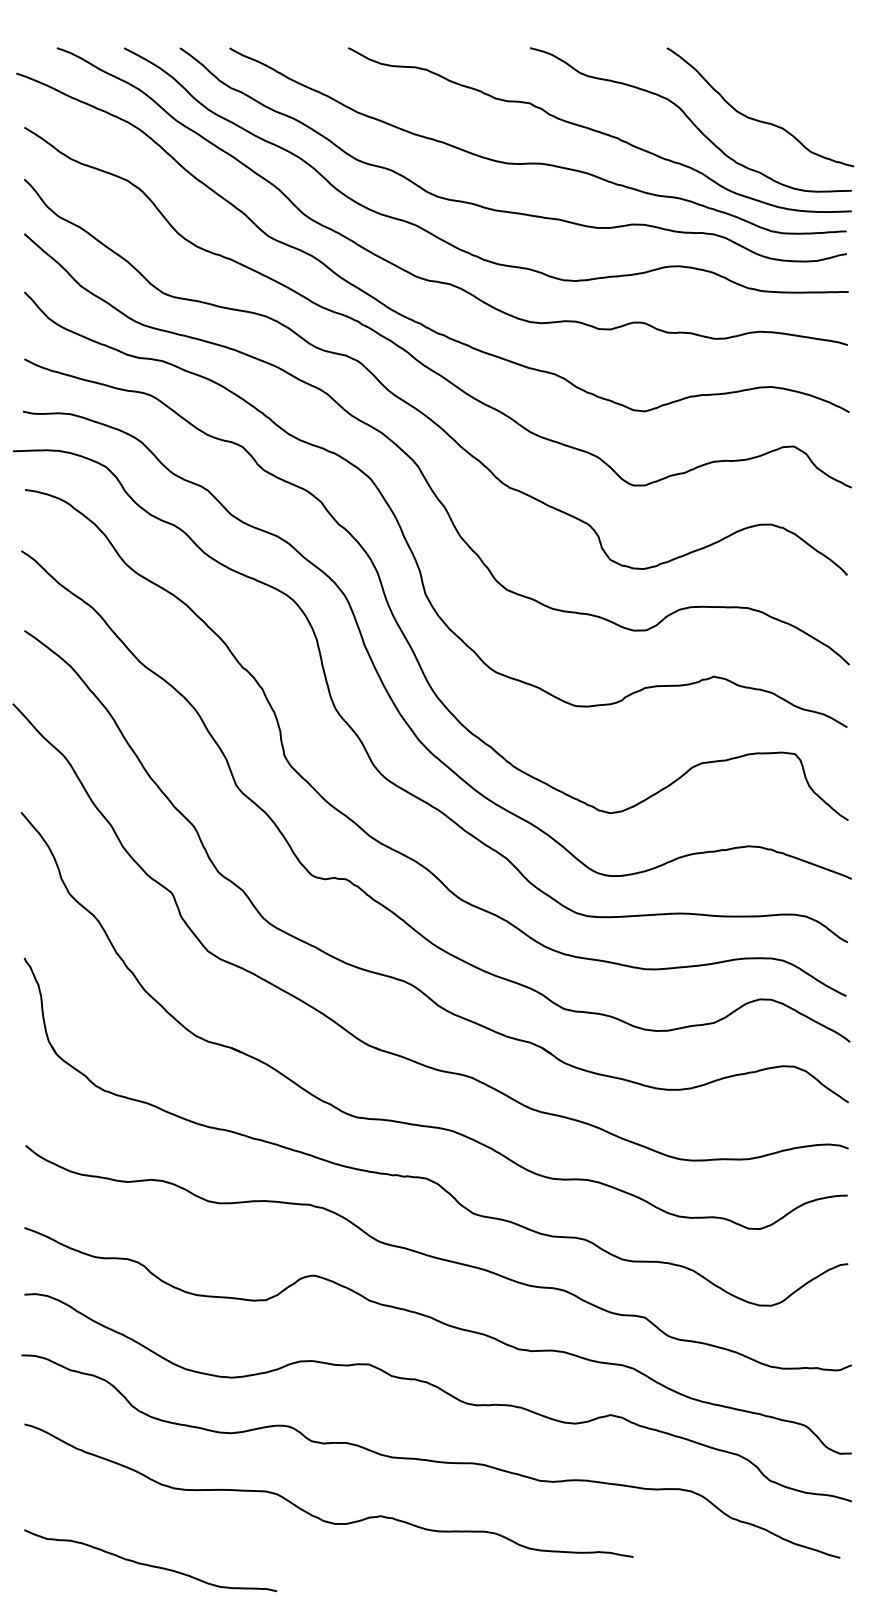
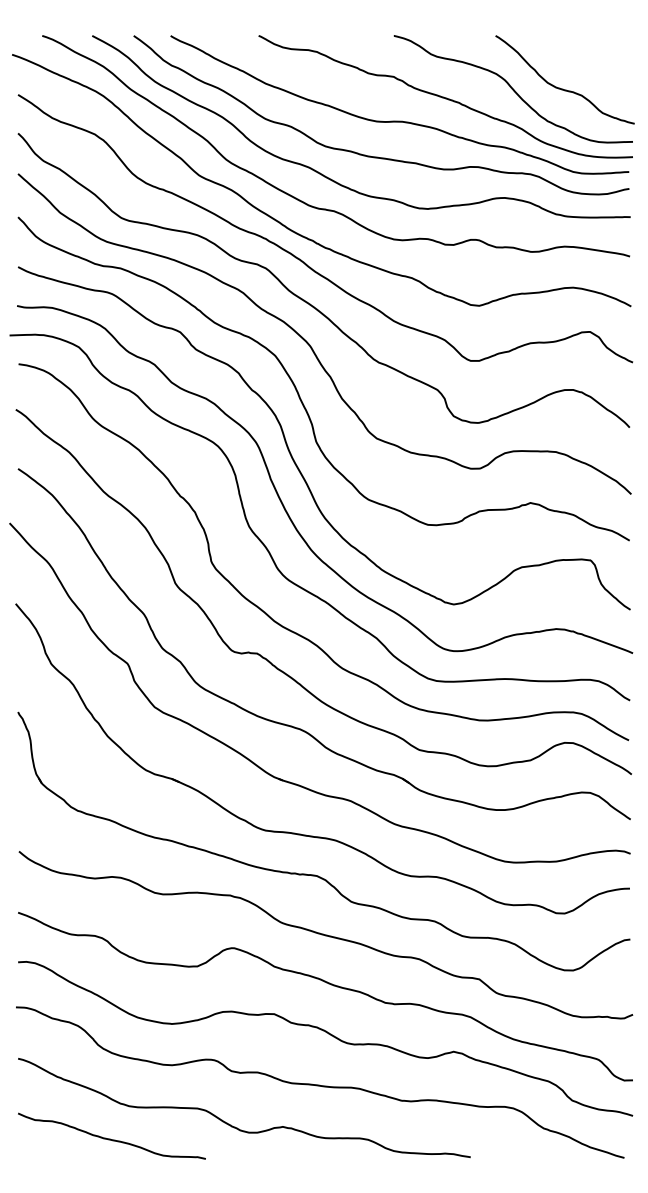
curve: (149, 1564) -> (111, 1139), moved

